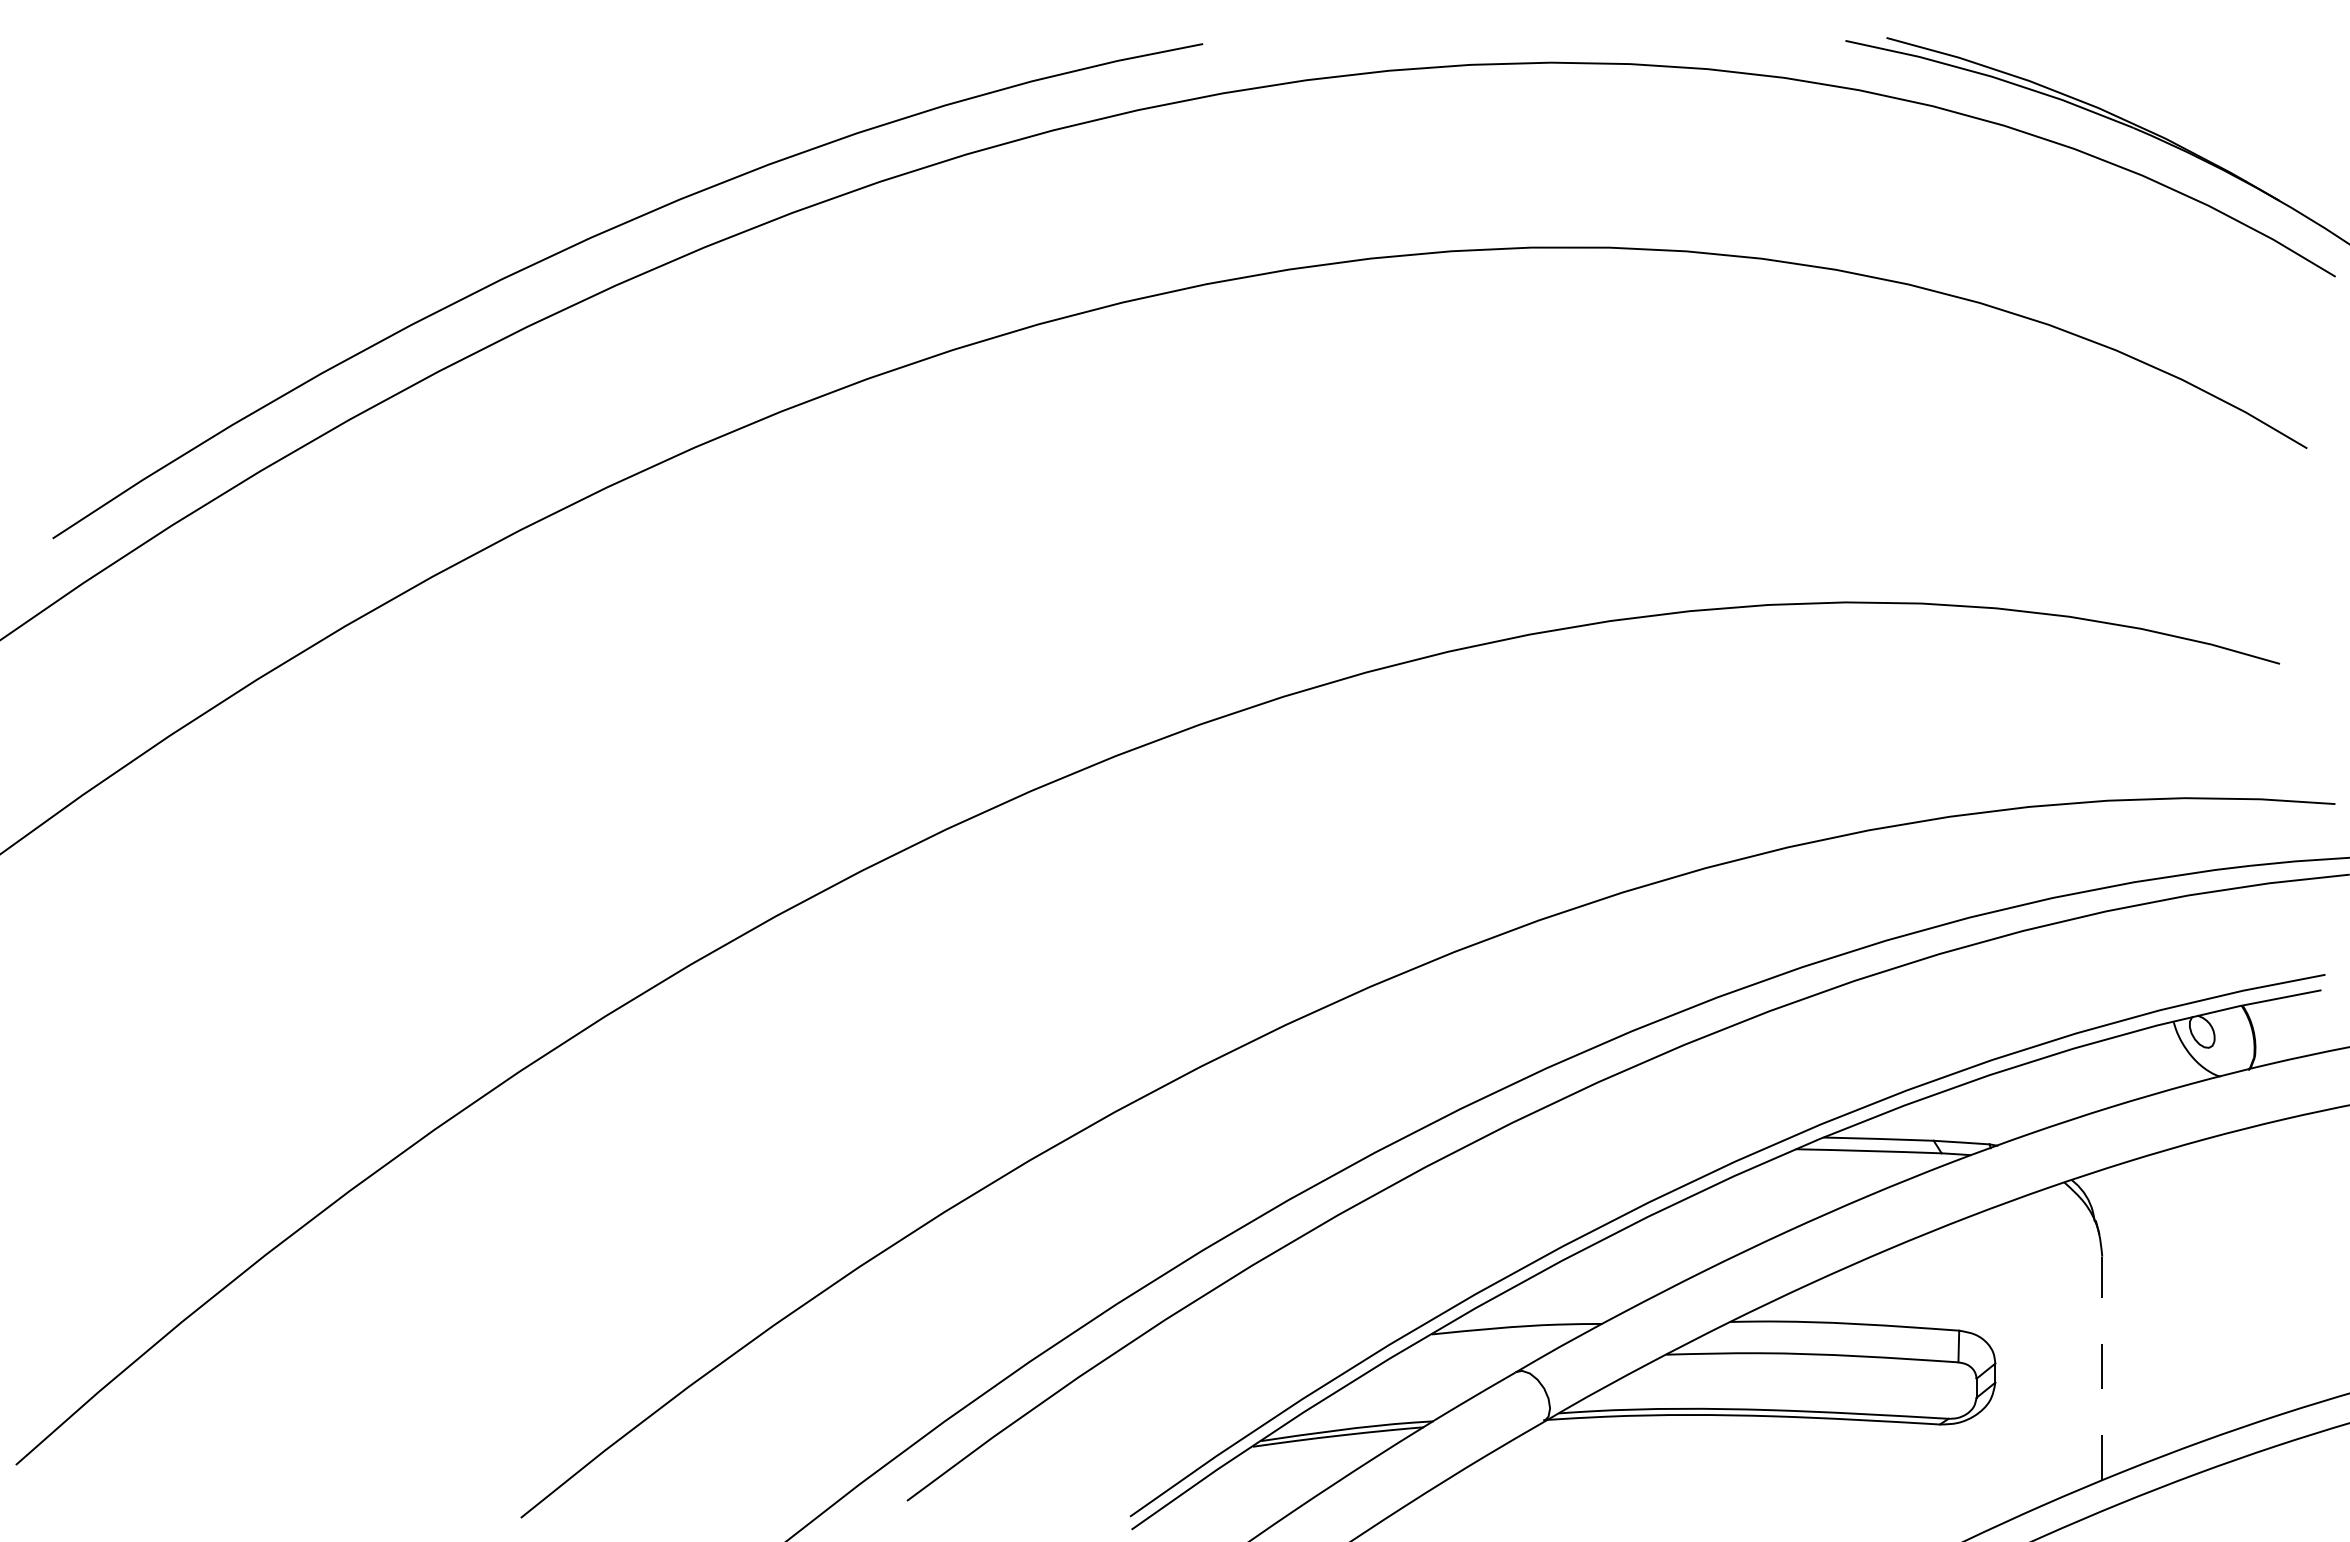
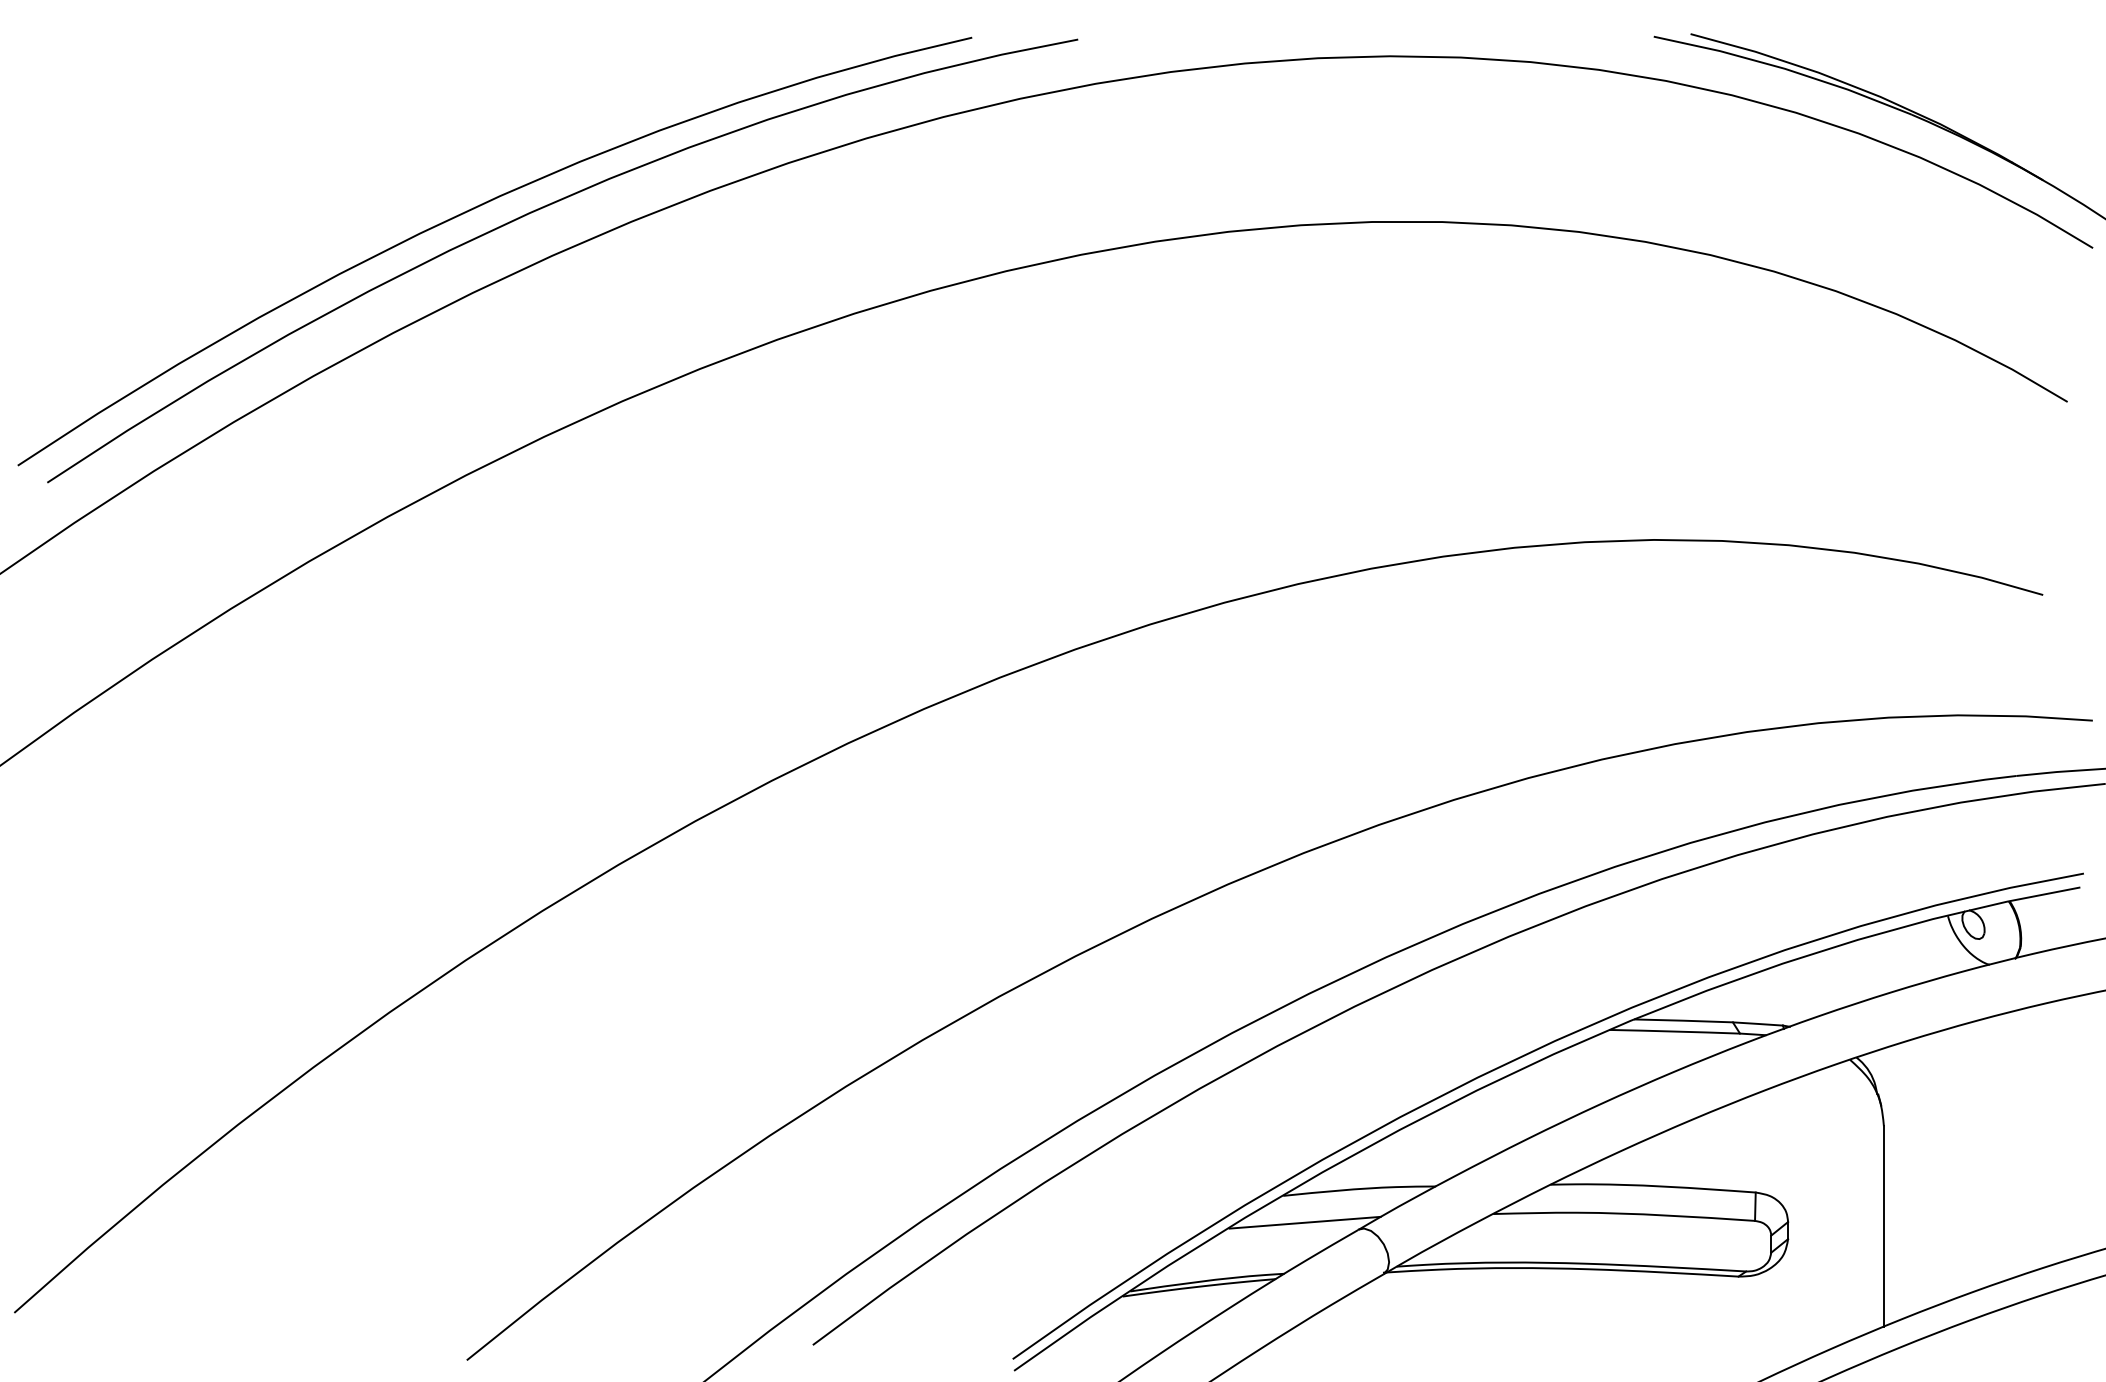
curve: (529, 233) -> (474, 209), added
line: (1456, 1363) -> (1305, 1221), added
line: (2102, 1368) -> (1884, 1226), dashed -> solid

